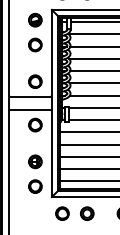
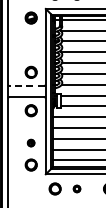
part: (34, 44) -> (30, 39), removed
line: (29, 96) -> (26, 85), solid -> dashed
part: (34, 161) -> (30, 142), size x0.6
part: (86, 213) -> (76, 188), size x0.6

